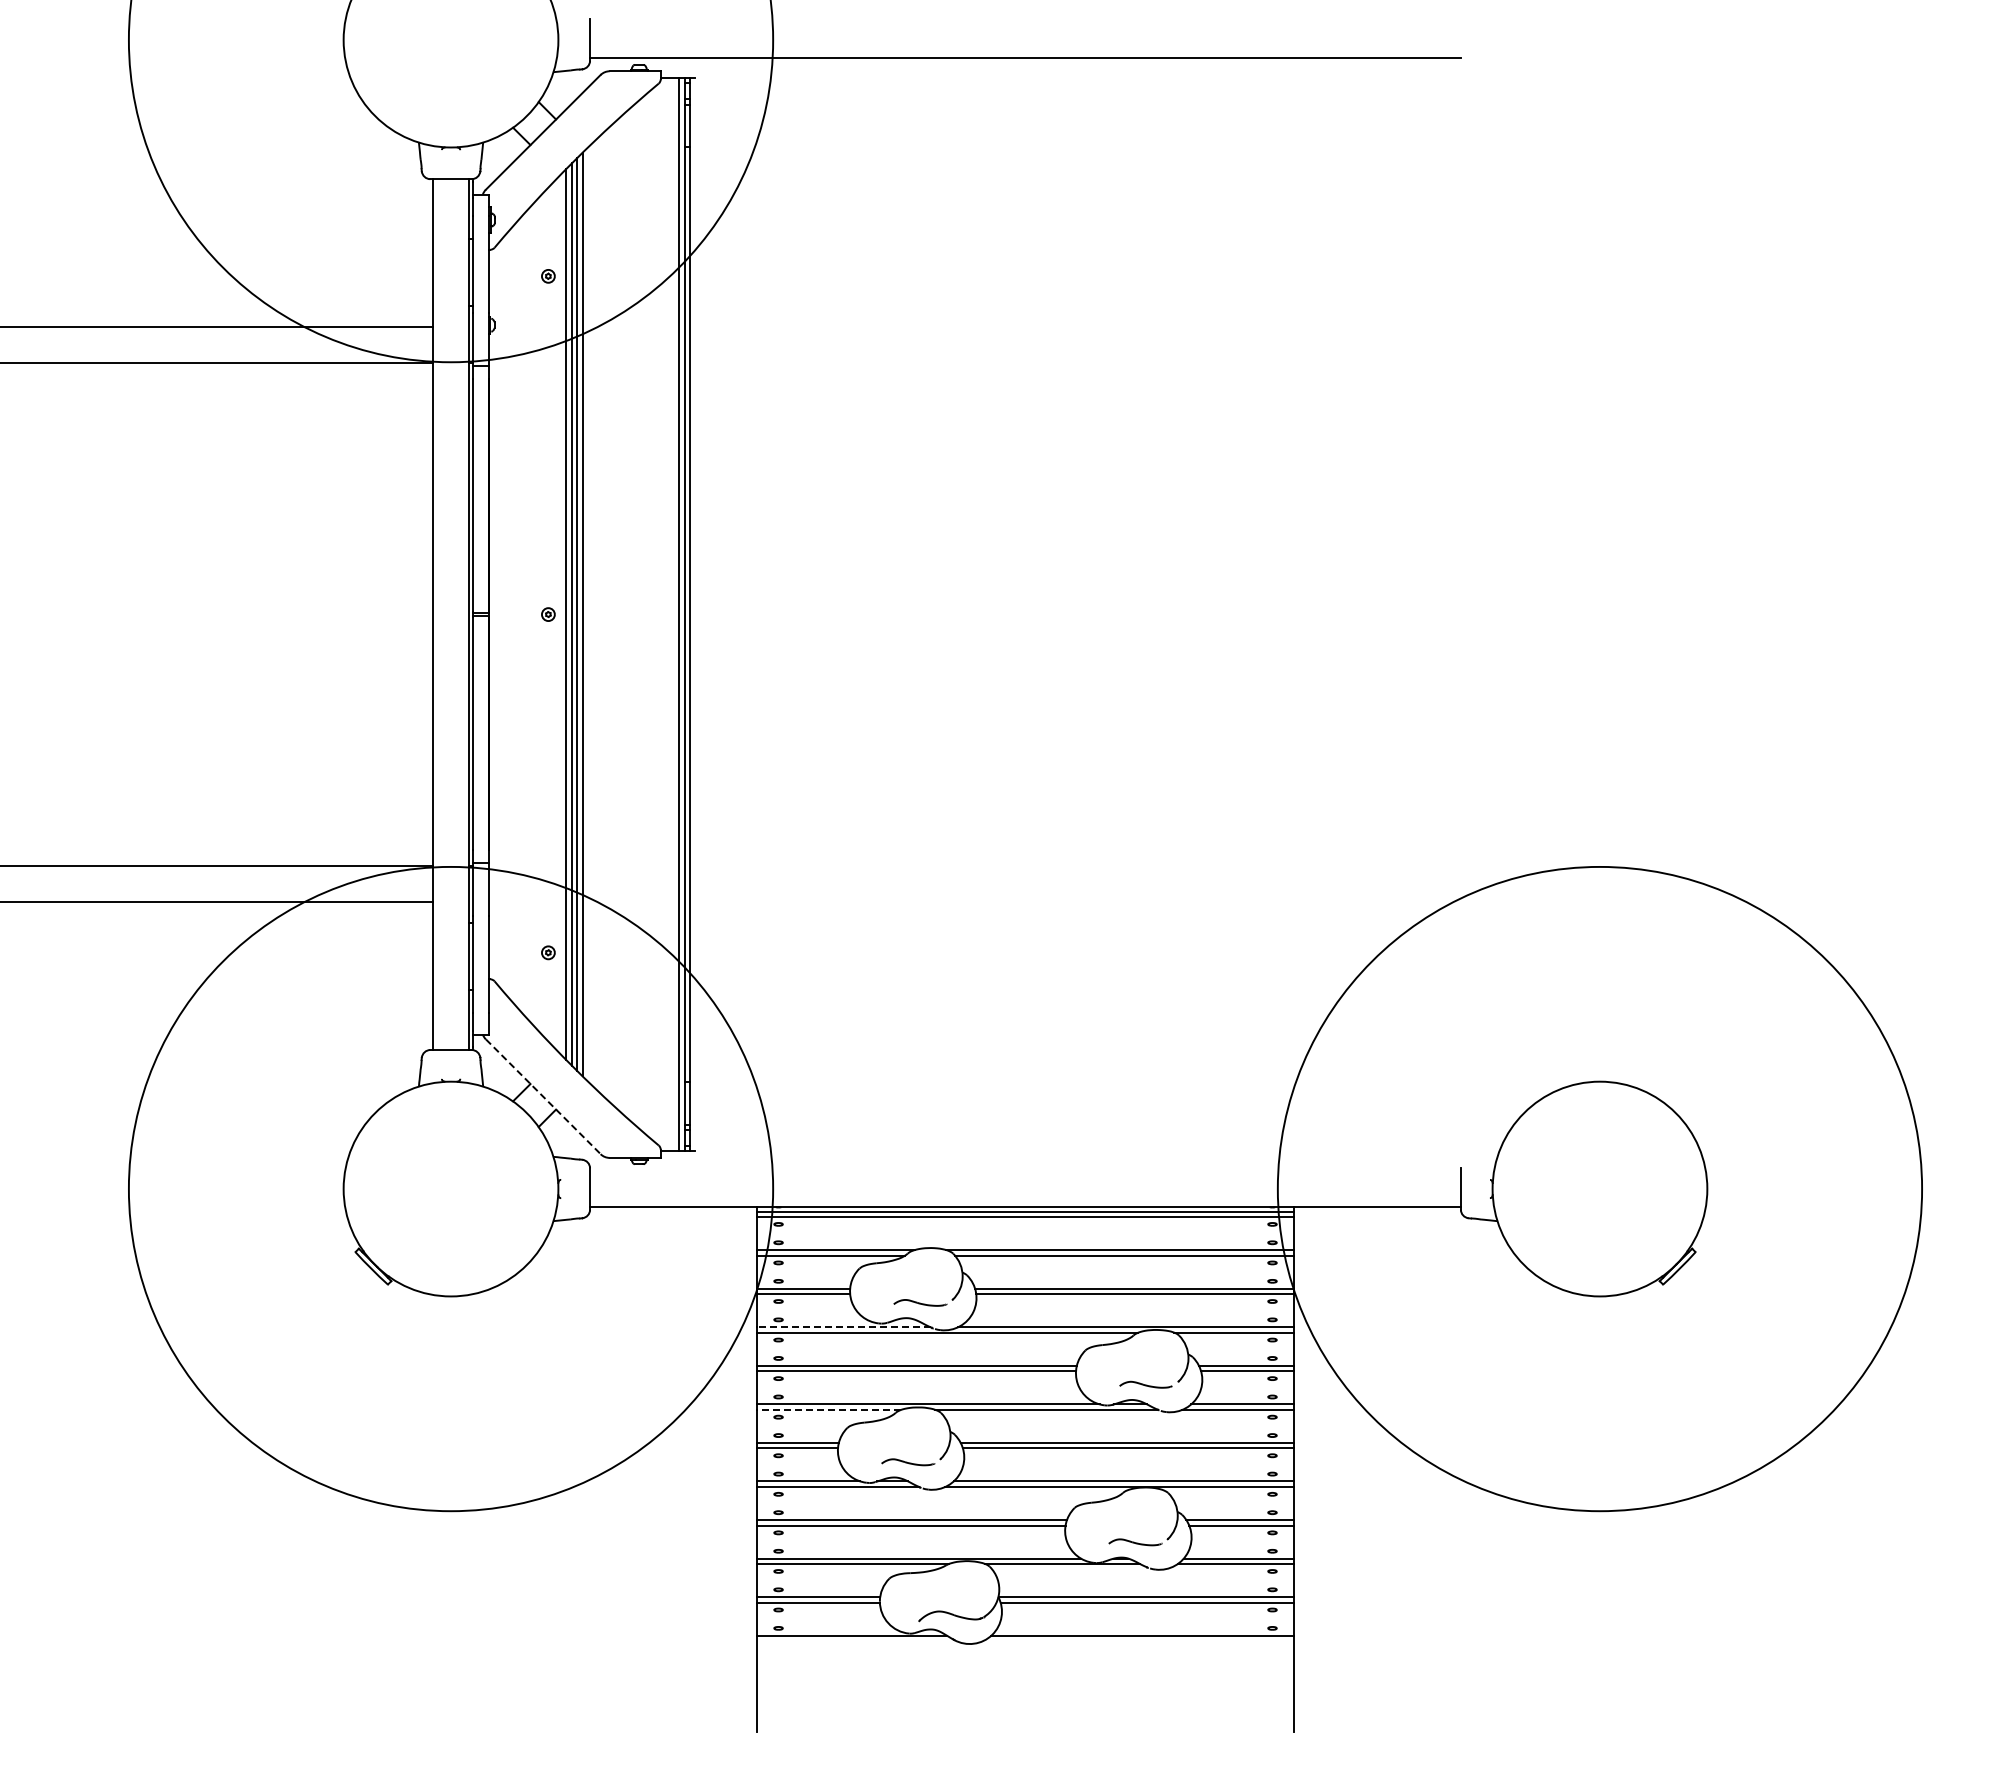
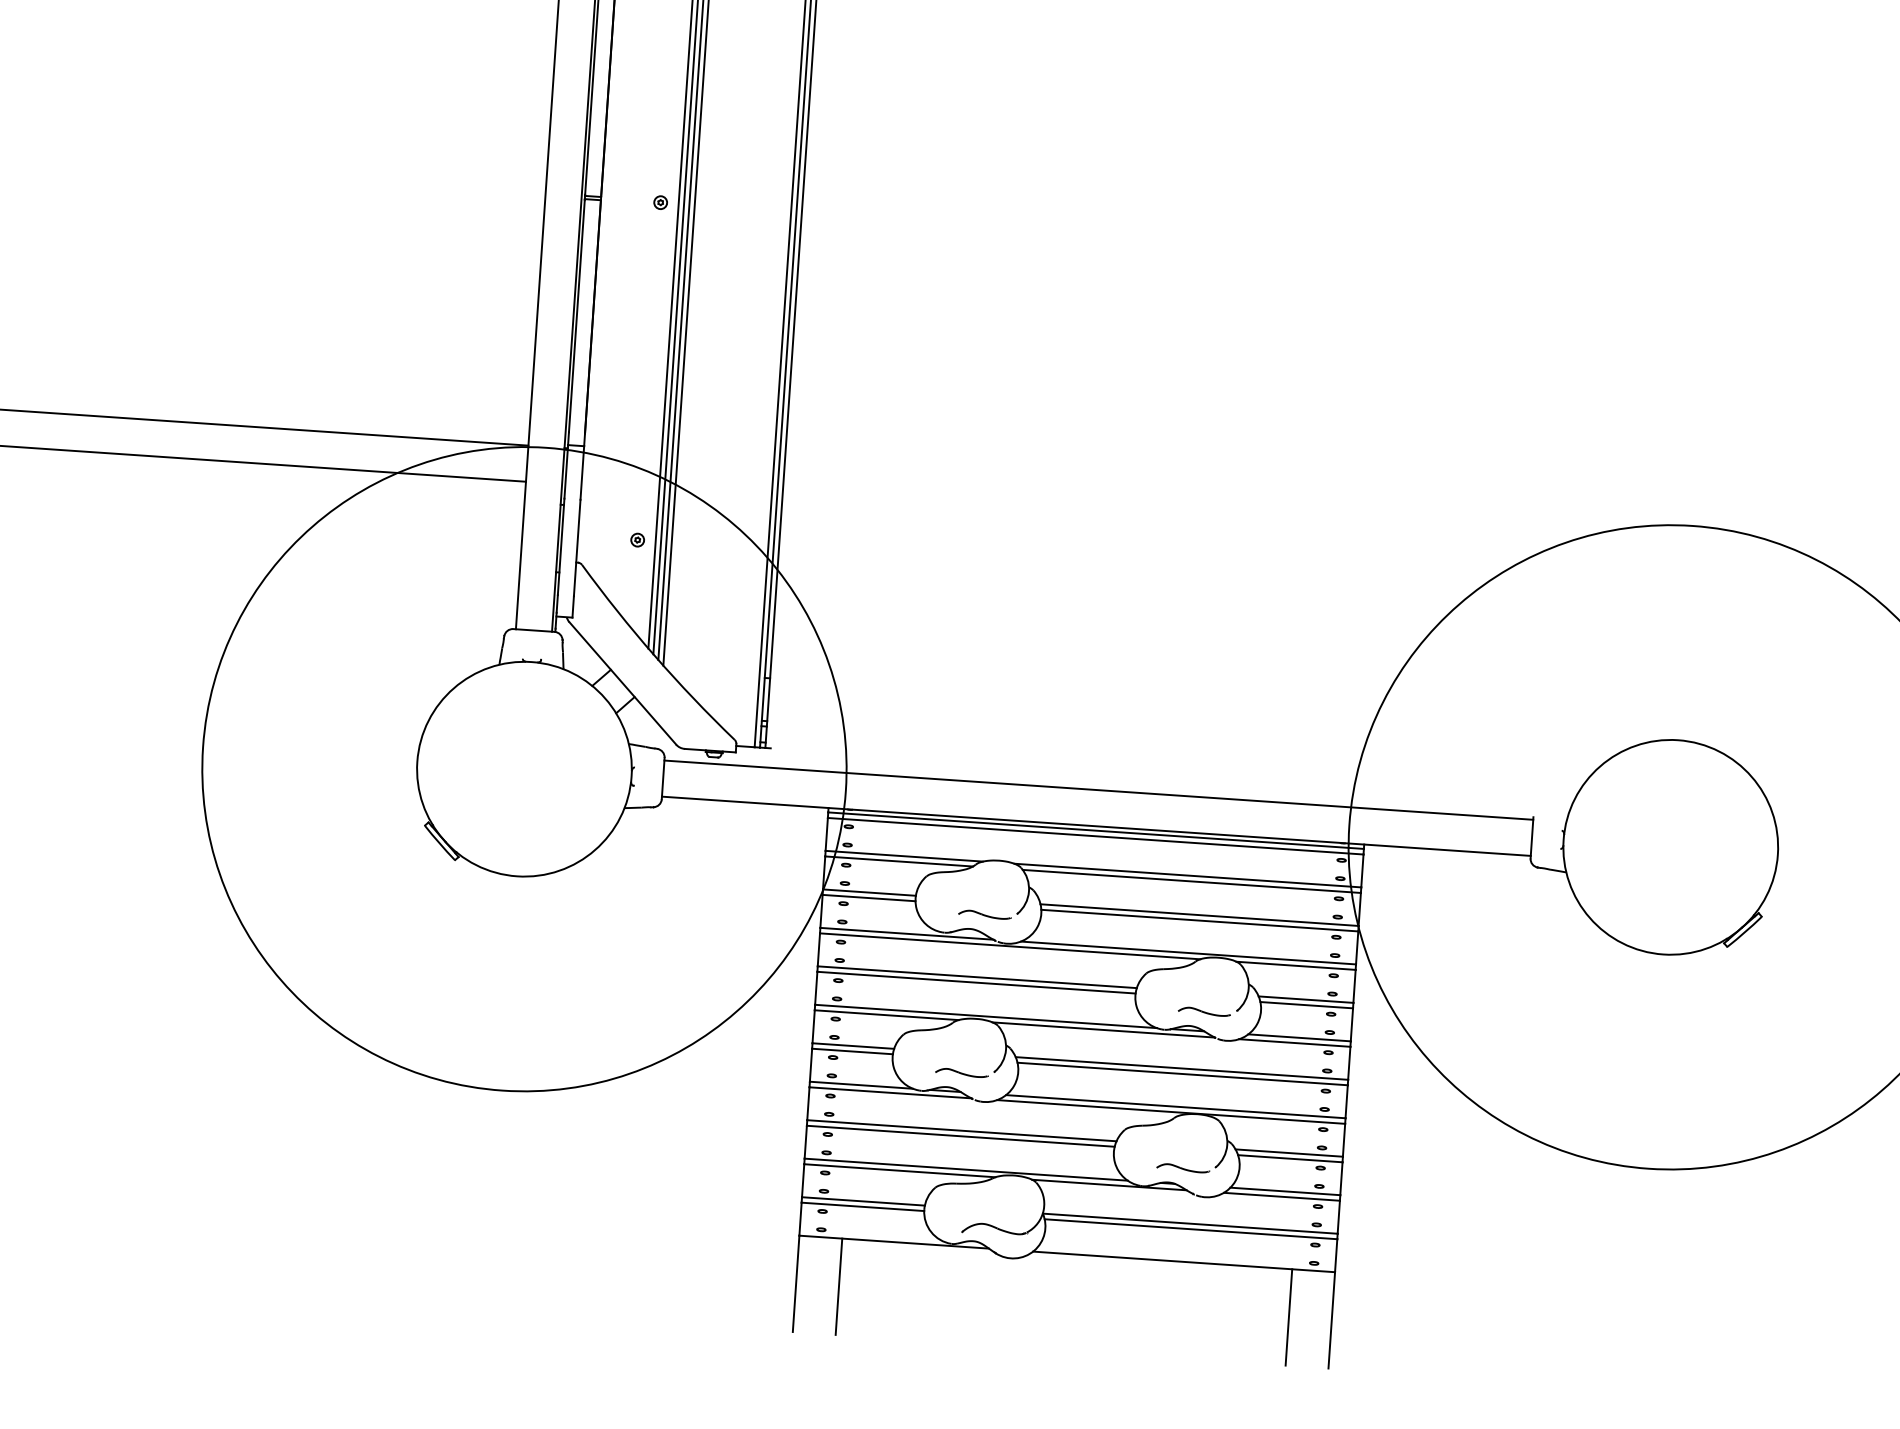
line: (543, 1097) -> (622, 684), dashed -> solid
line: (1025, 1170) -> (1098, 789), added
line: (843, 1327) -> (906, 934), dashed -> solid
line: (828, 1409) -> (886, 1014), dashed -> solid
line: (800, 1683) -> (839, 1286), added
line: (1250, 1683) -> (1288, 1316), added

